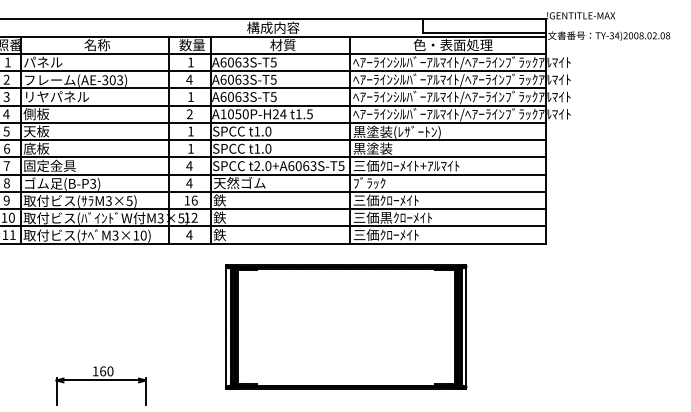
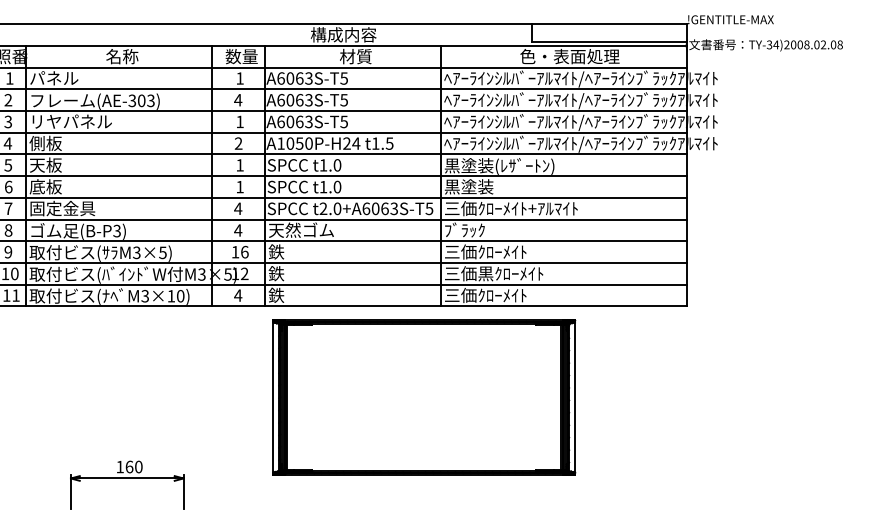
part: (346, 326) -> (424, 396), moved

